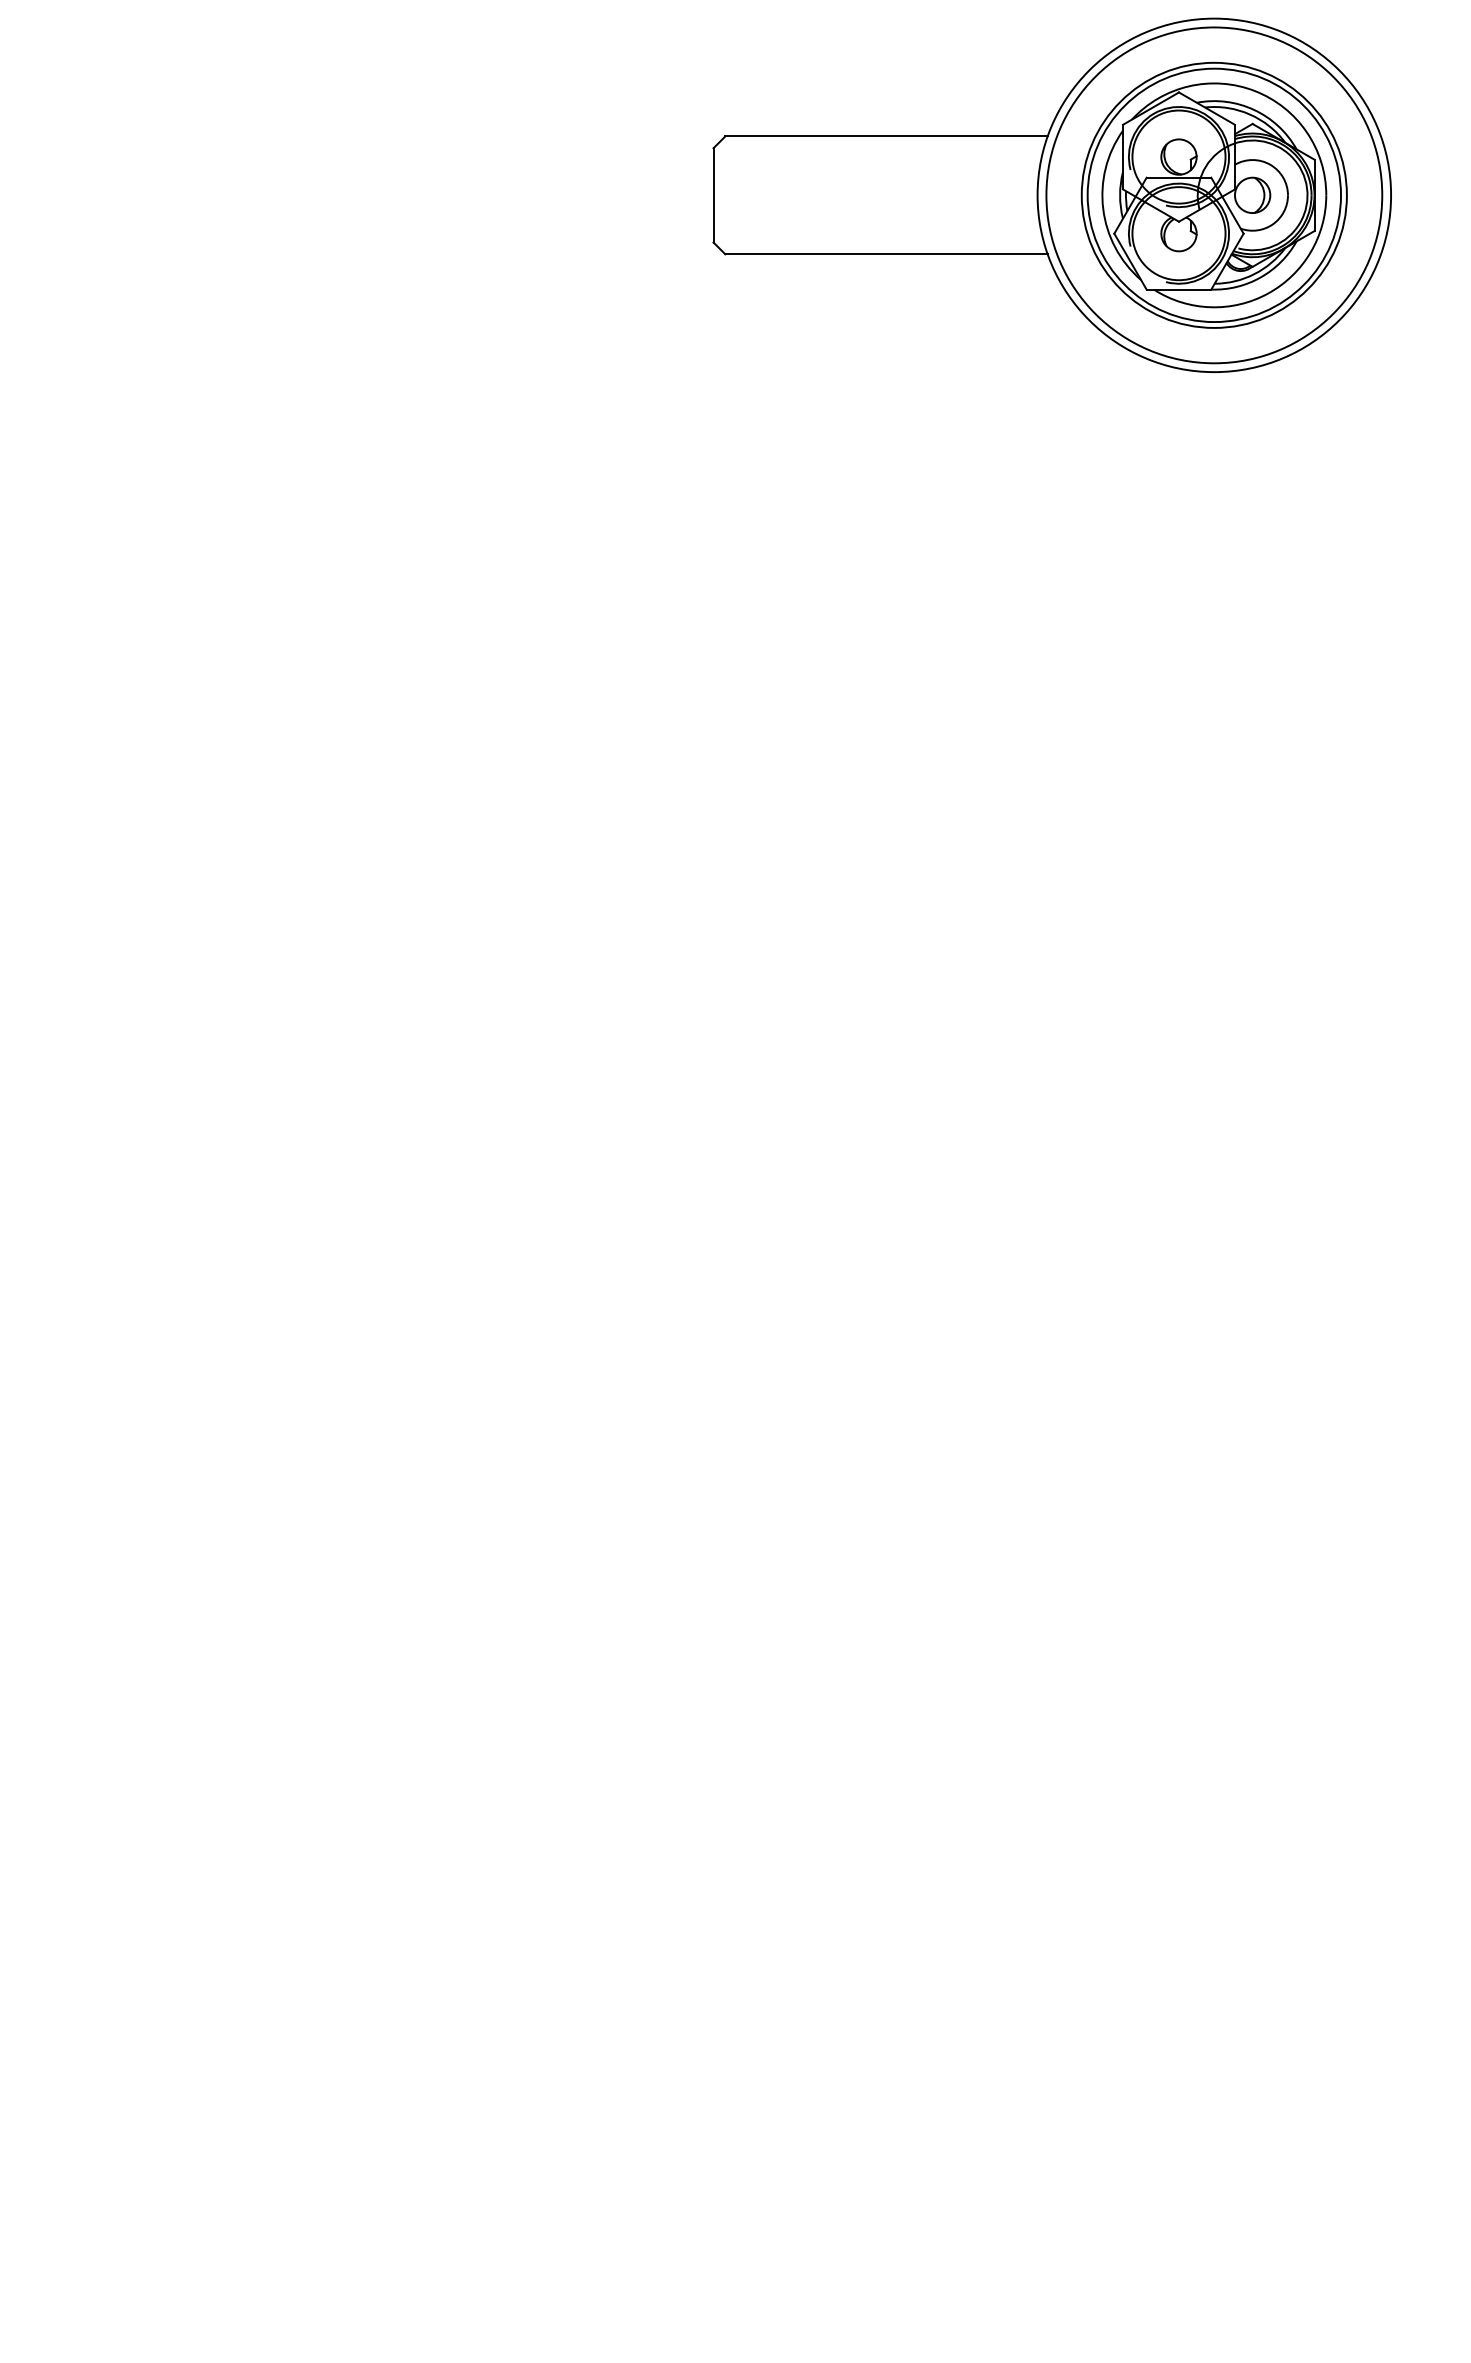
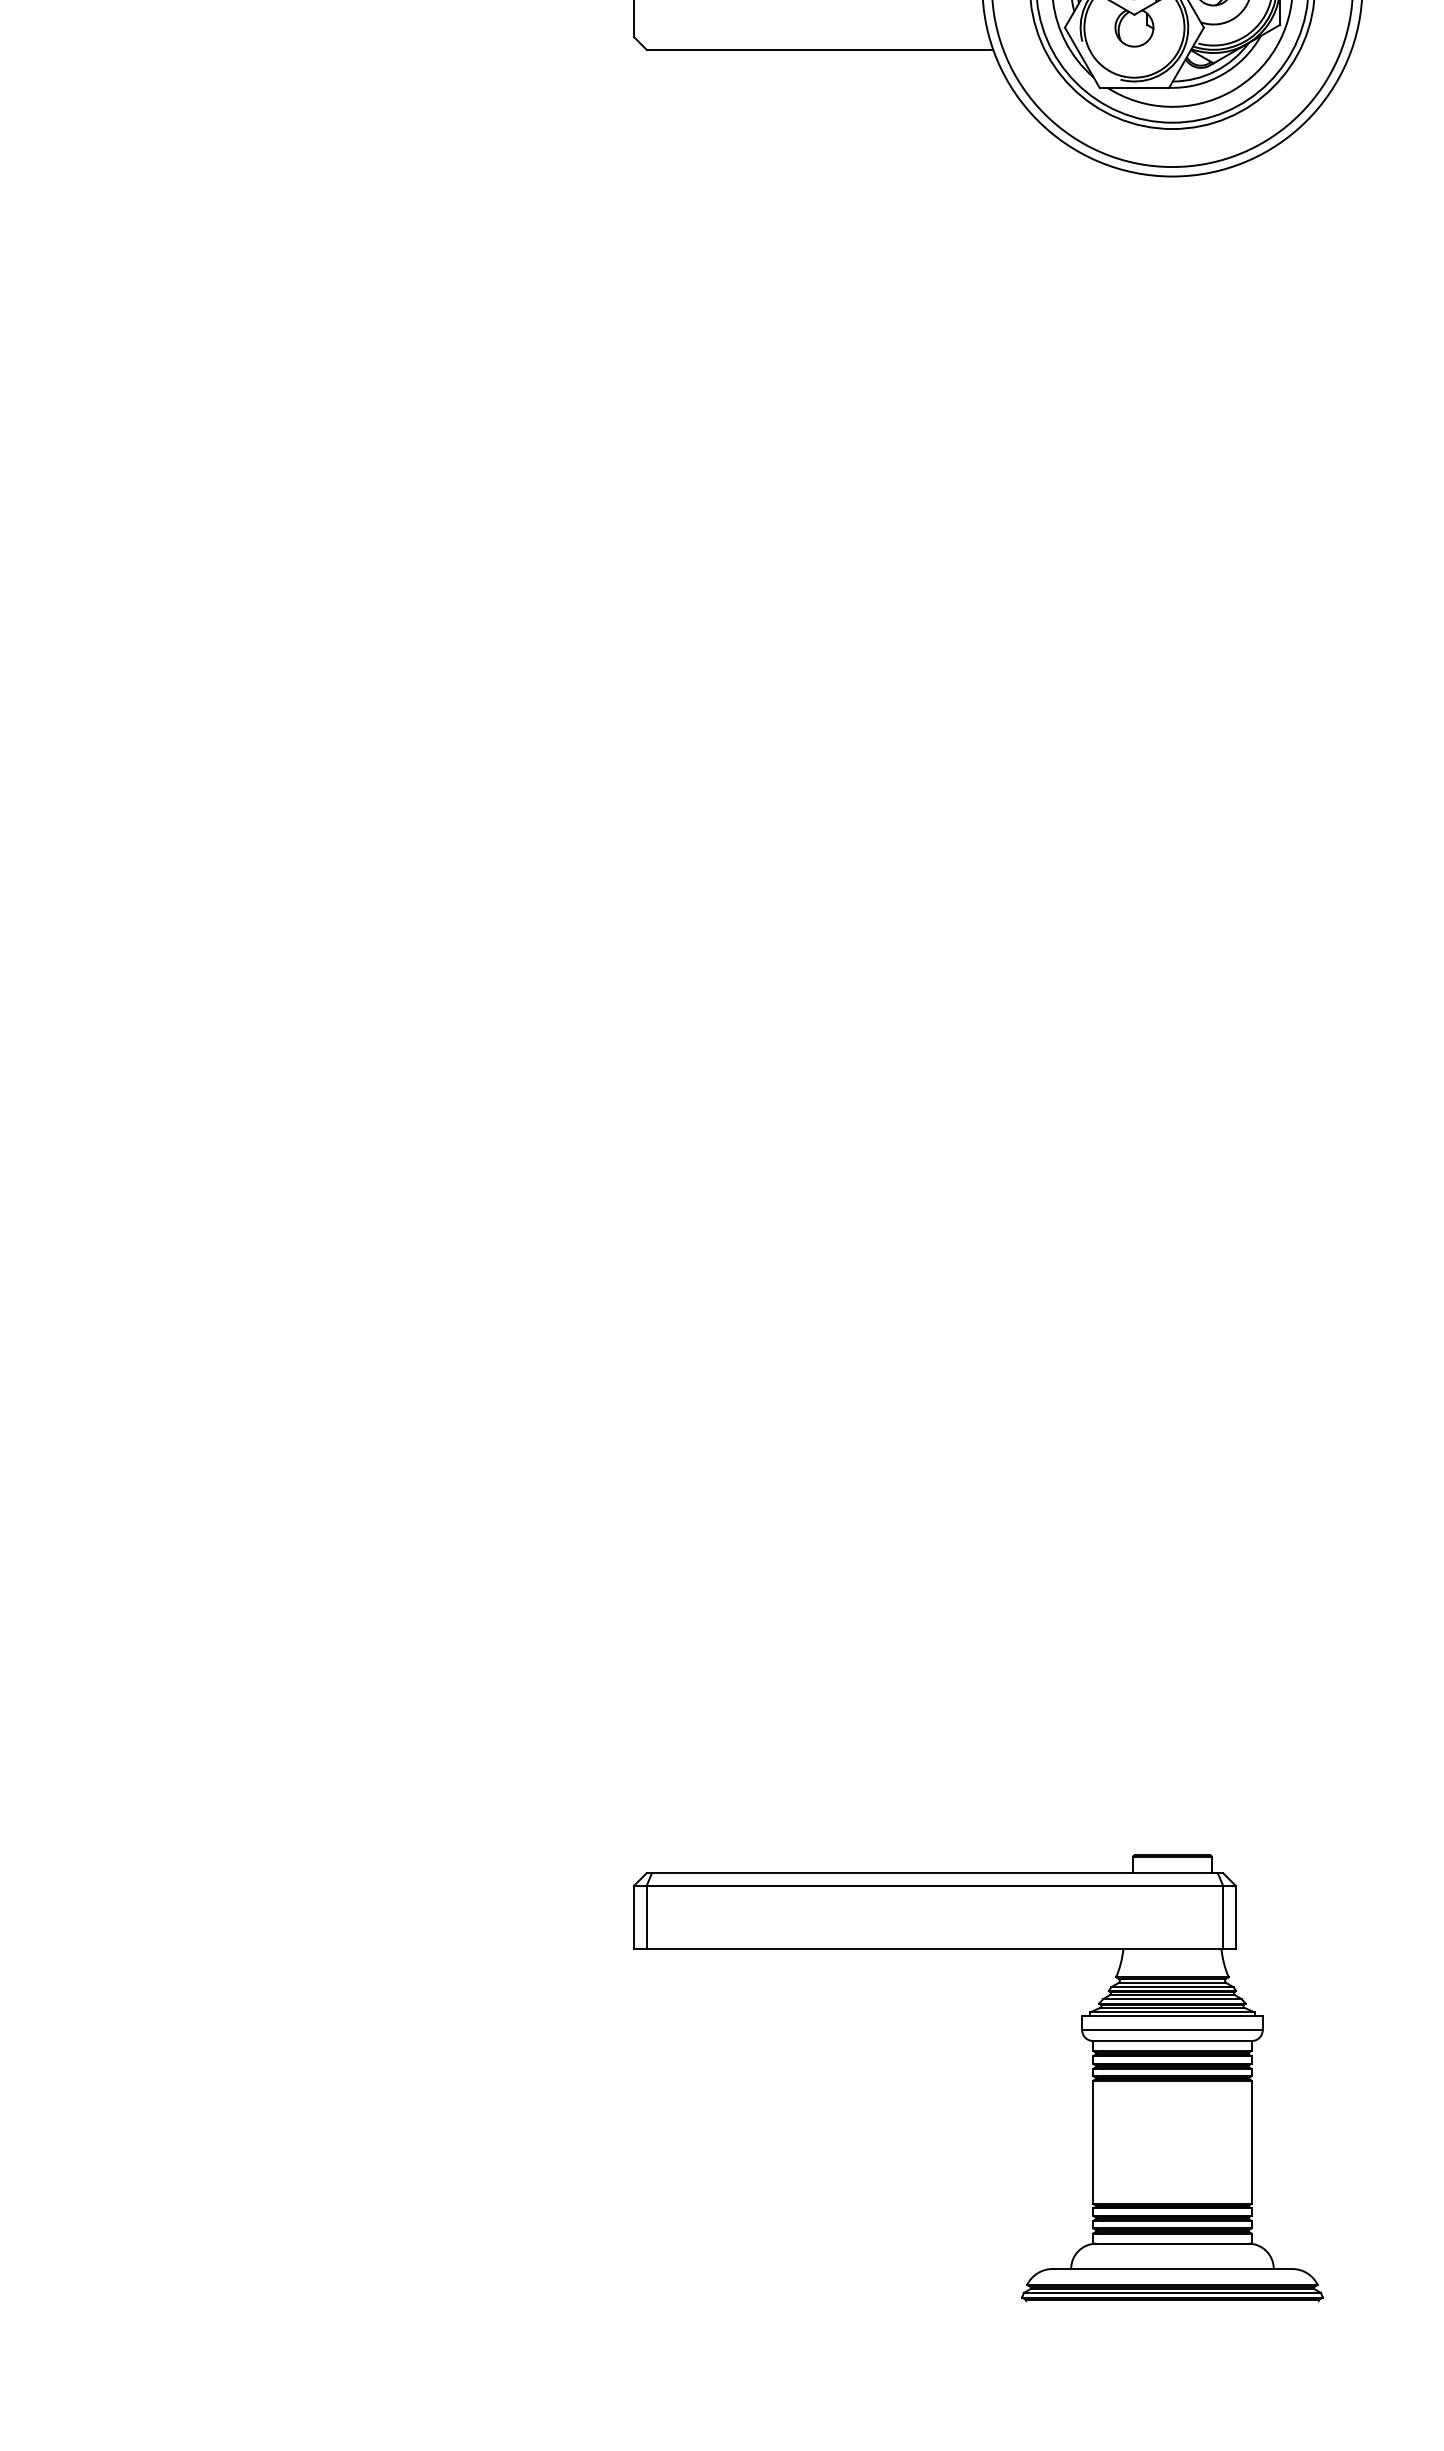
part: (1129, 2099) -> (1081, 2033), added

